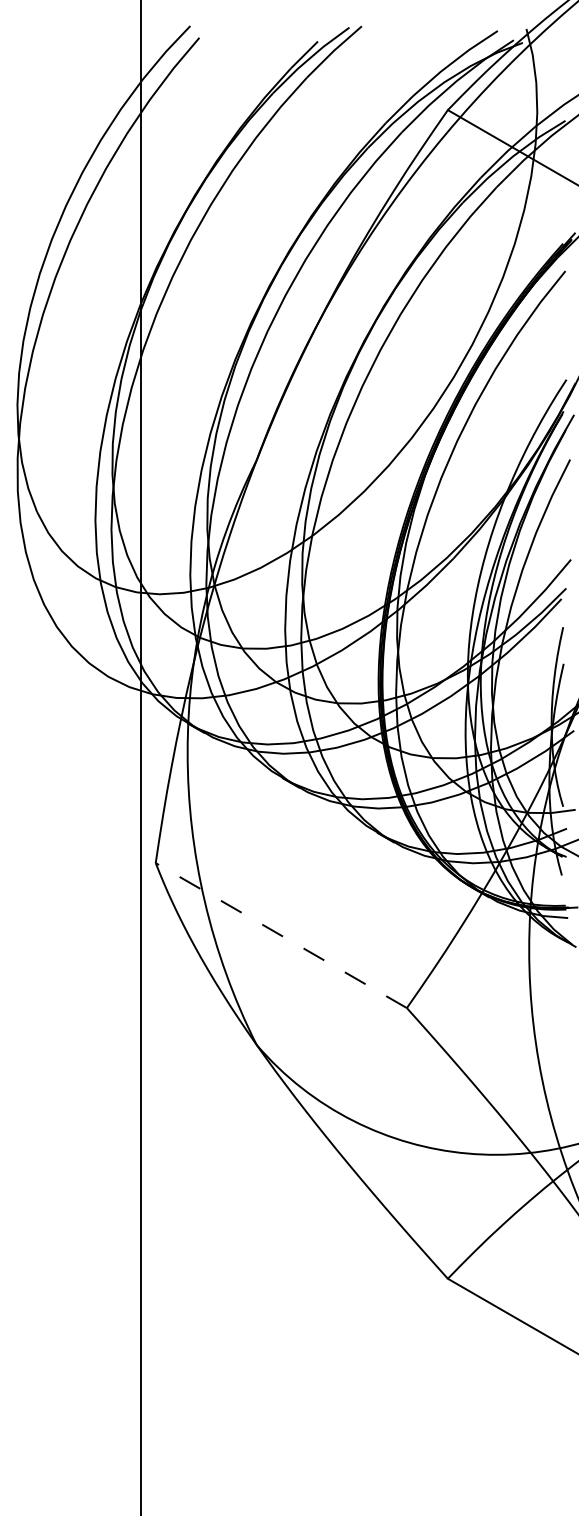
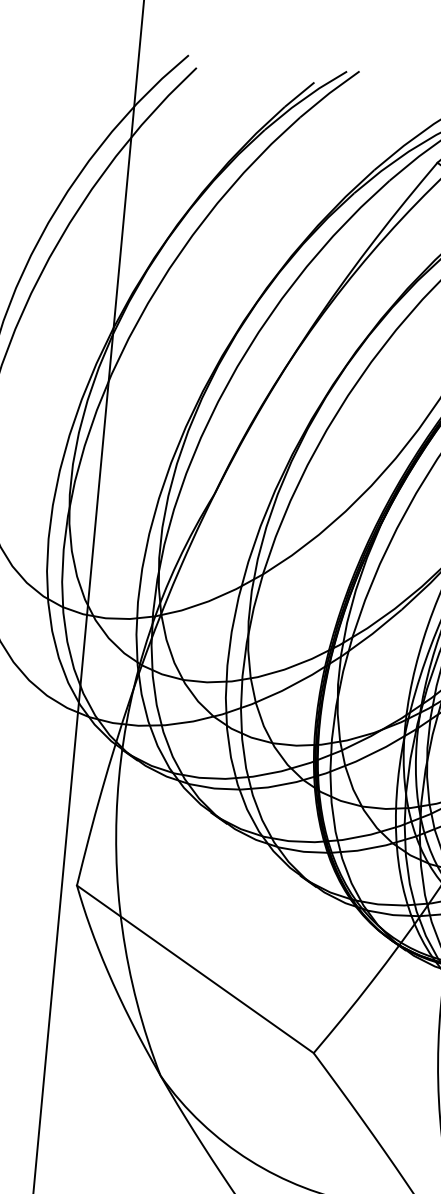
line: (280, 935) -> (194, 969), dashed -> solid

